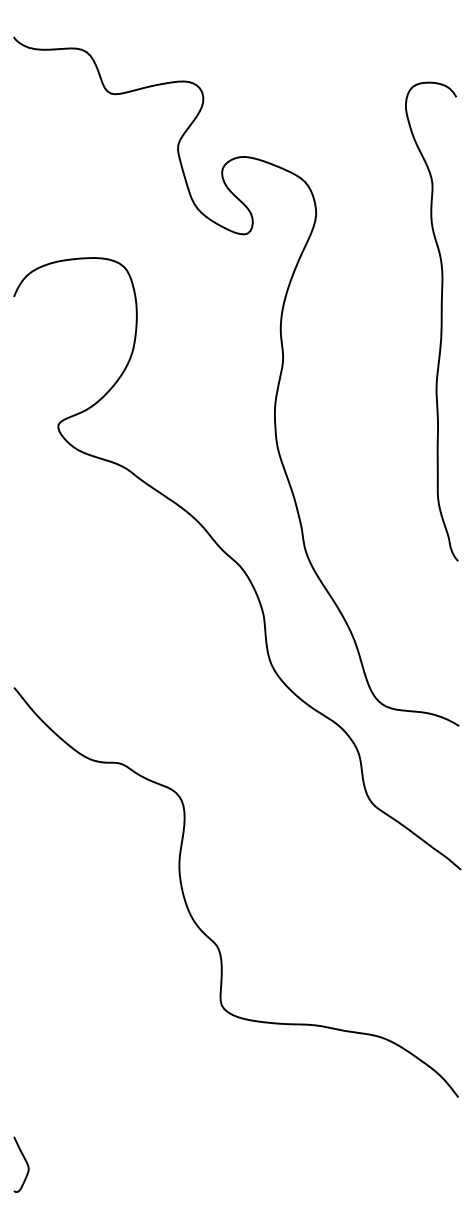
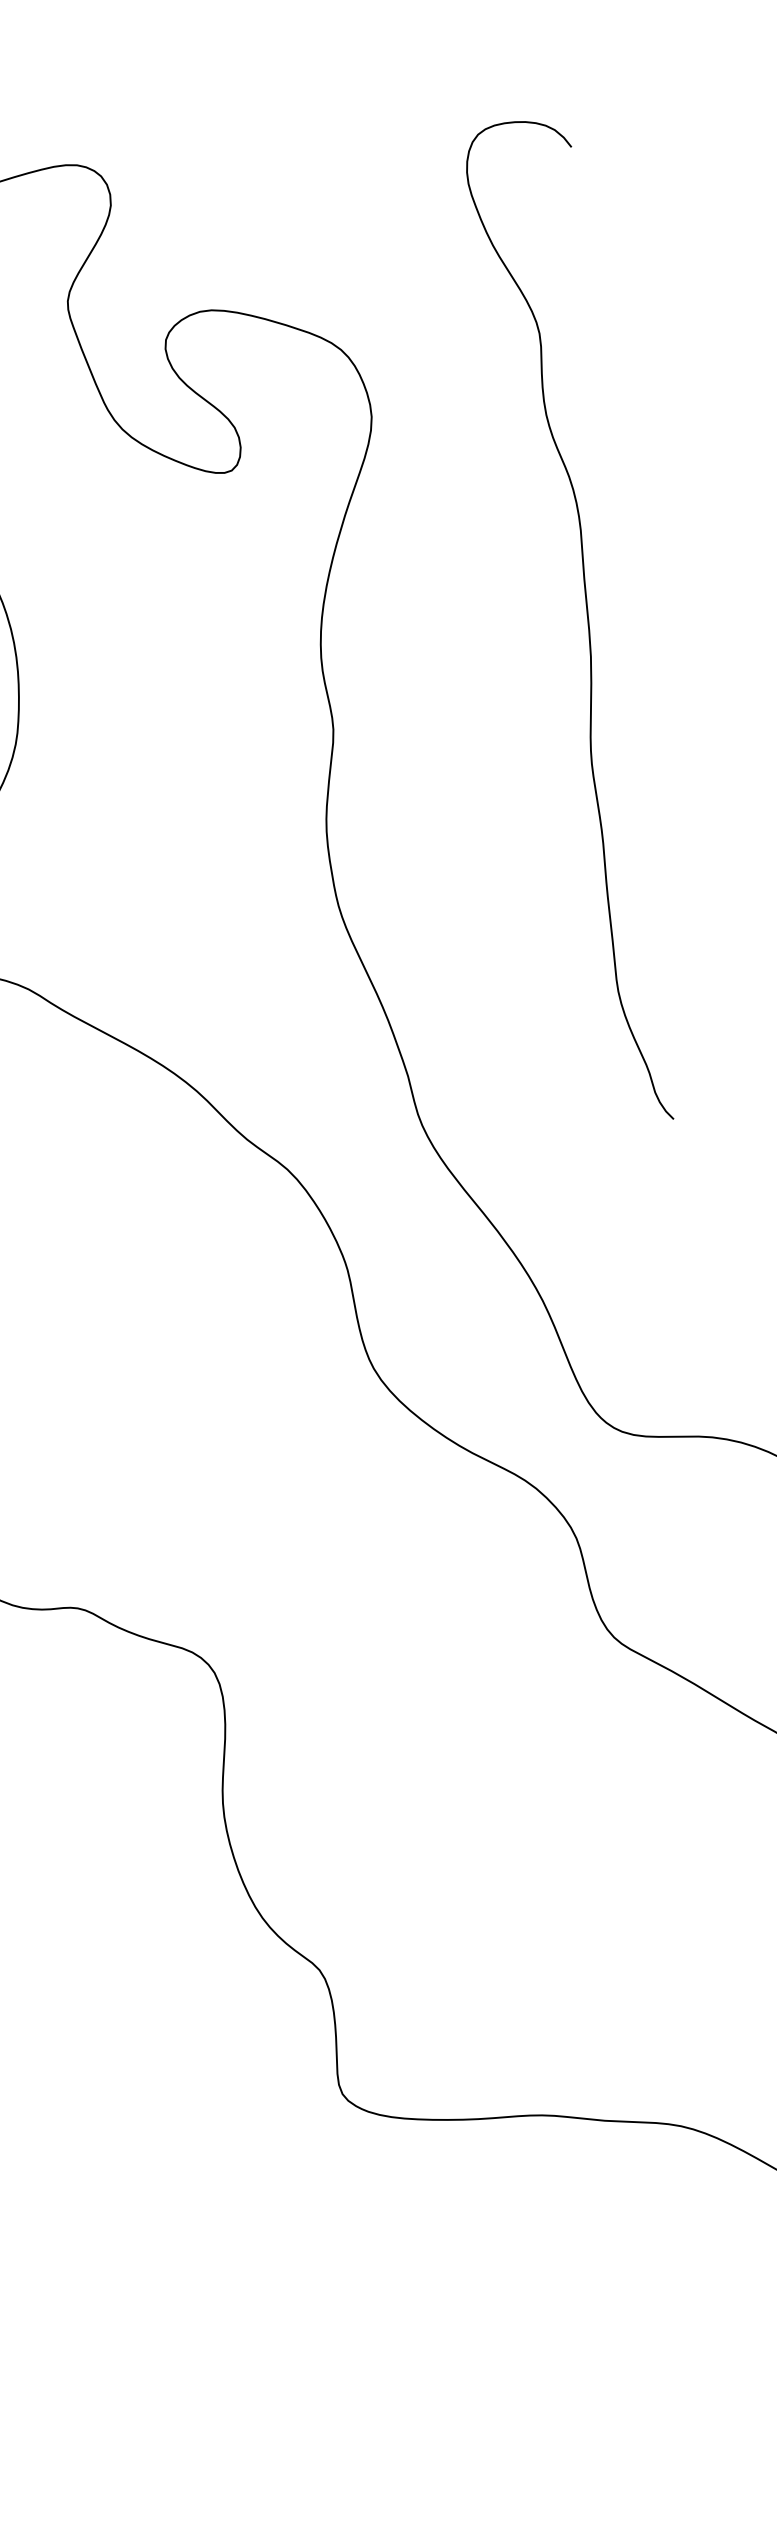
curve: (440, 321) -> (585, 620), moved

